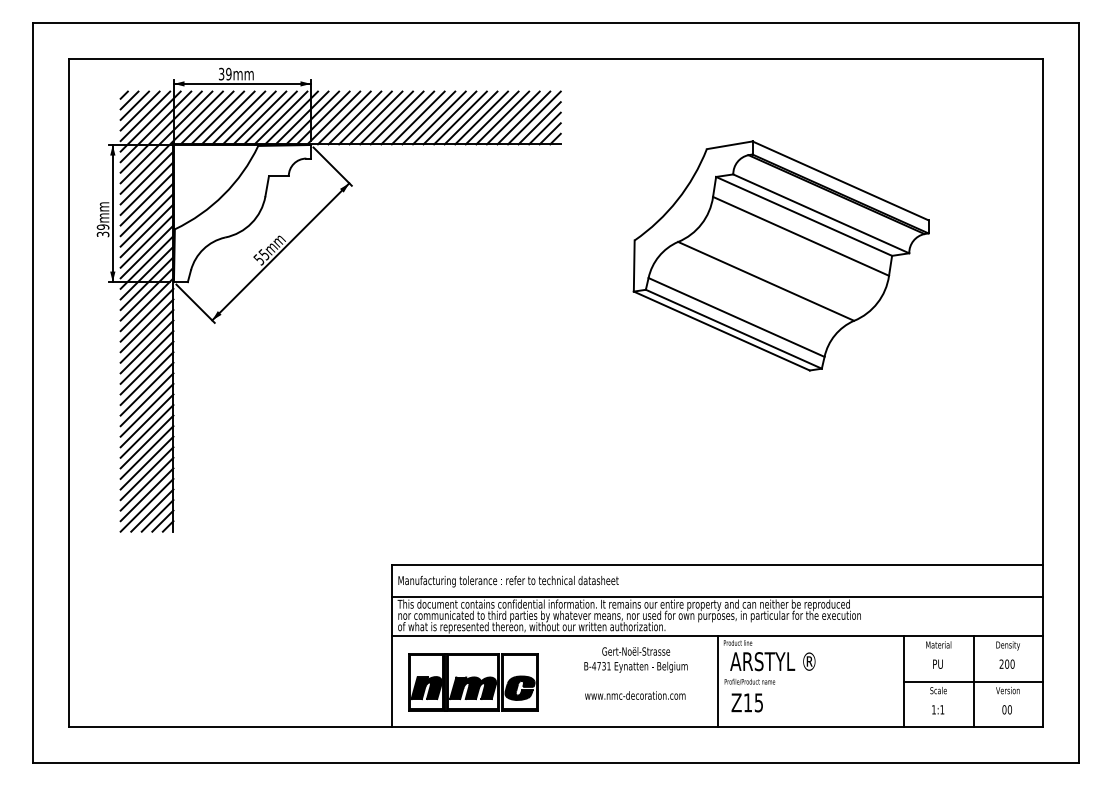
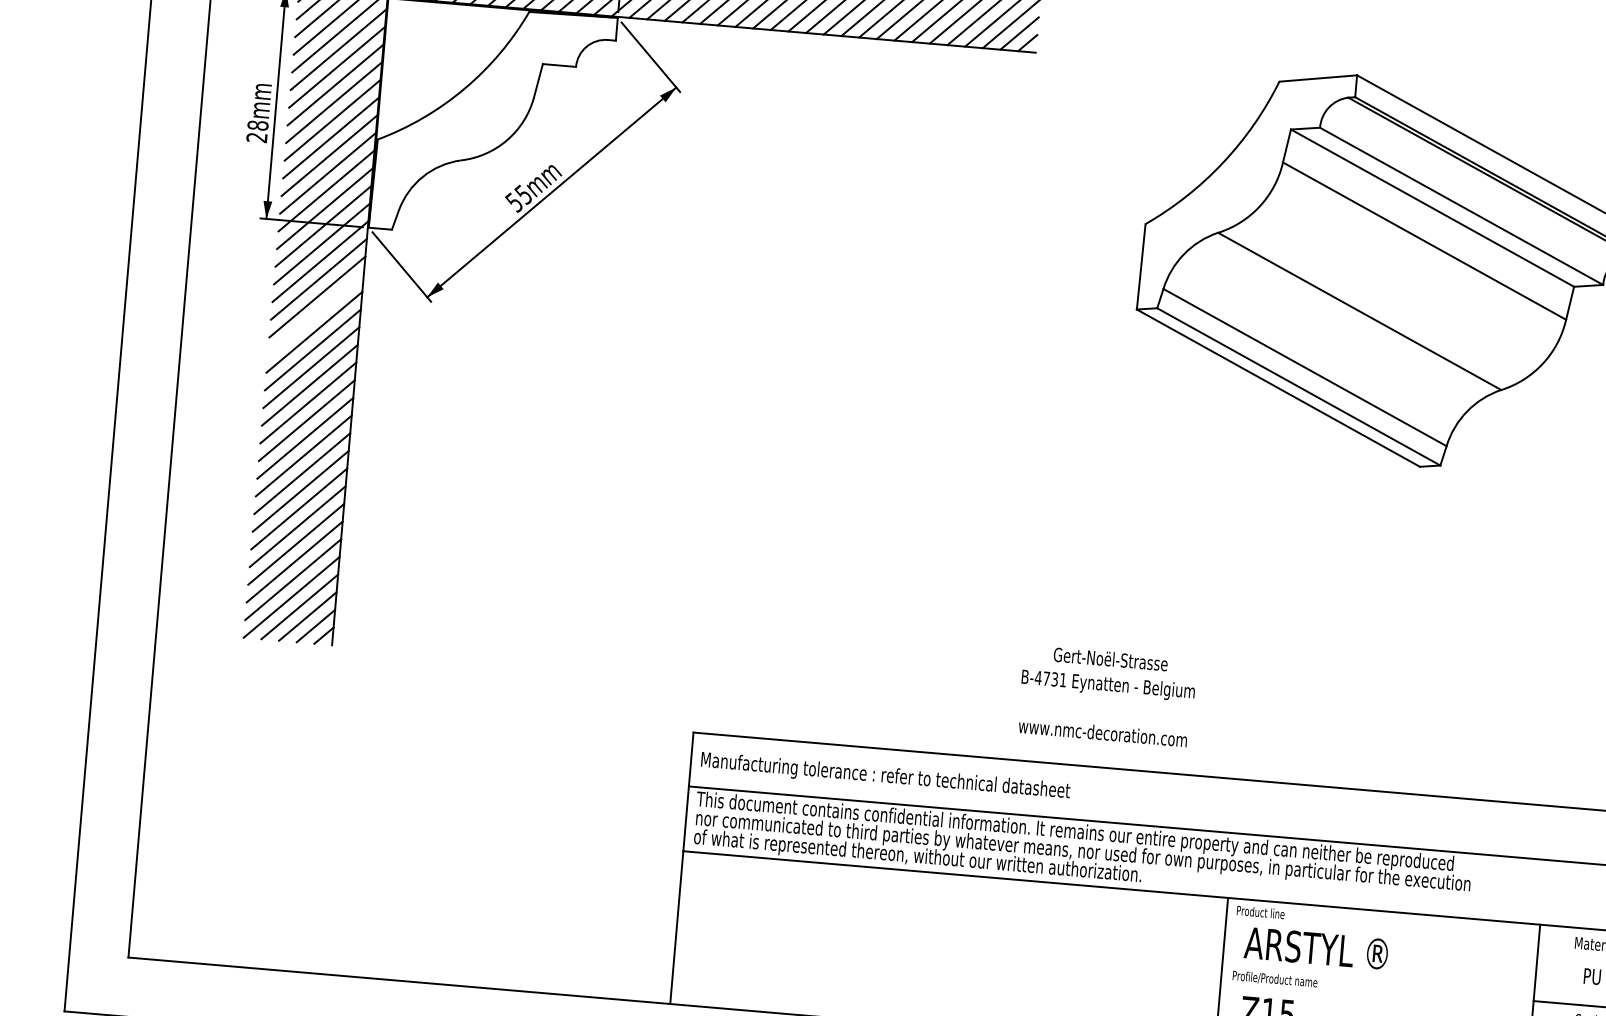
text: (103, 230) -> (258, 131), 39mm -> 28mm
line: (146, 336) -> (314, 314), removed
text: (635, 673) -> (1106, 696), moved
part: (473, 682) -> (812, 940), removed

